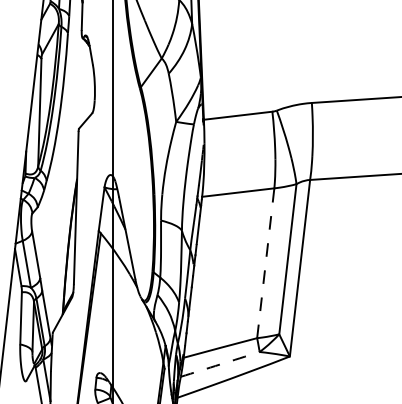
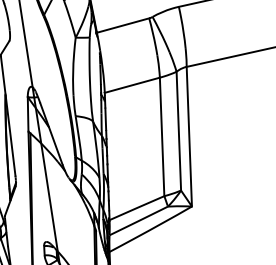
line: (265, 262) -> (161, 136), dashed -> solid
arc: (220, 364) -> (138, 221), dashed -> solid

